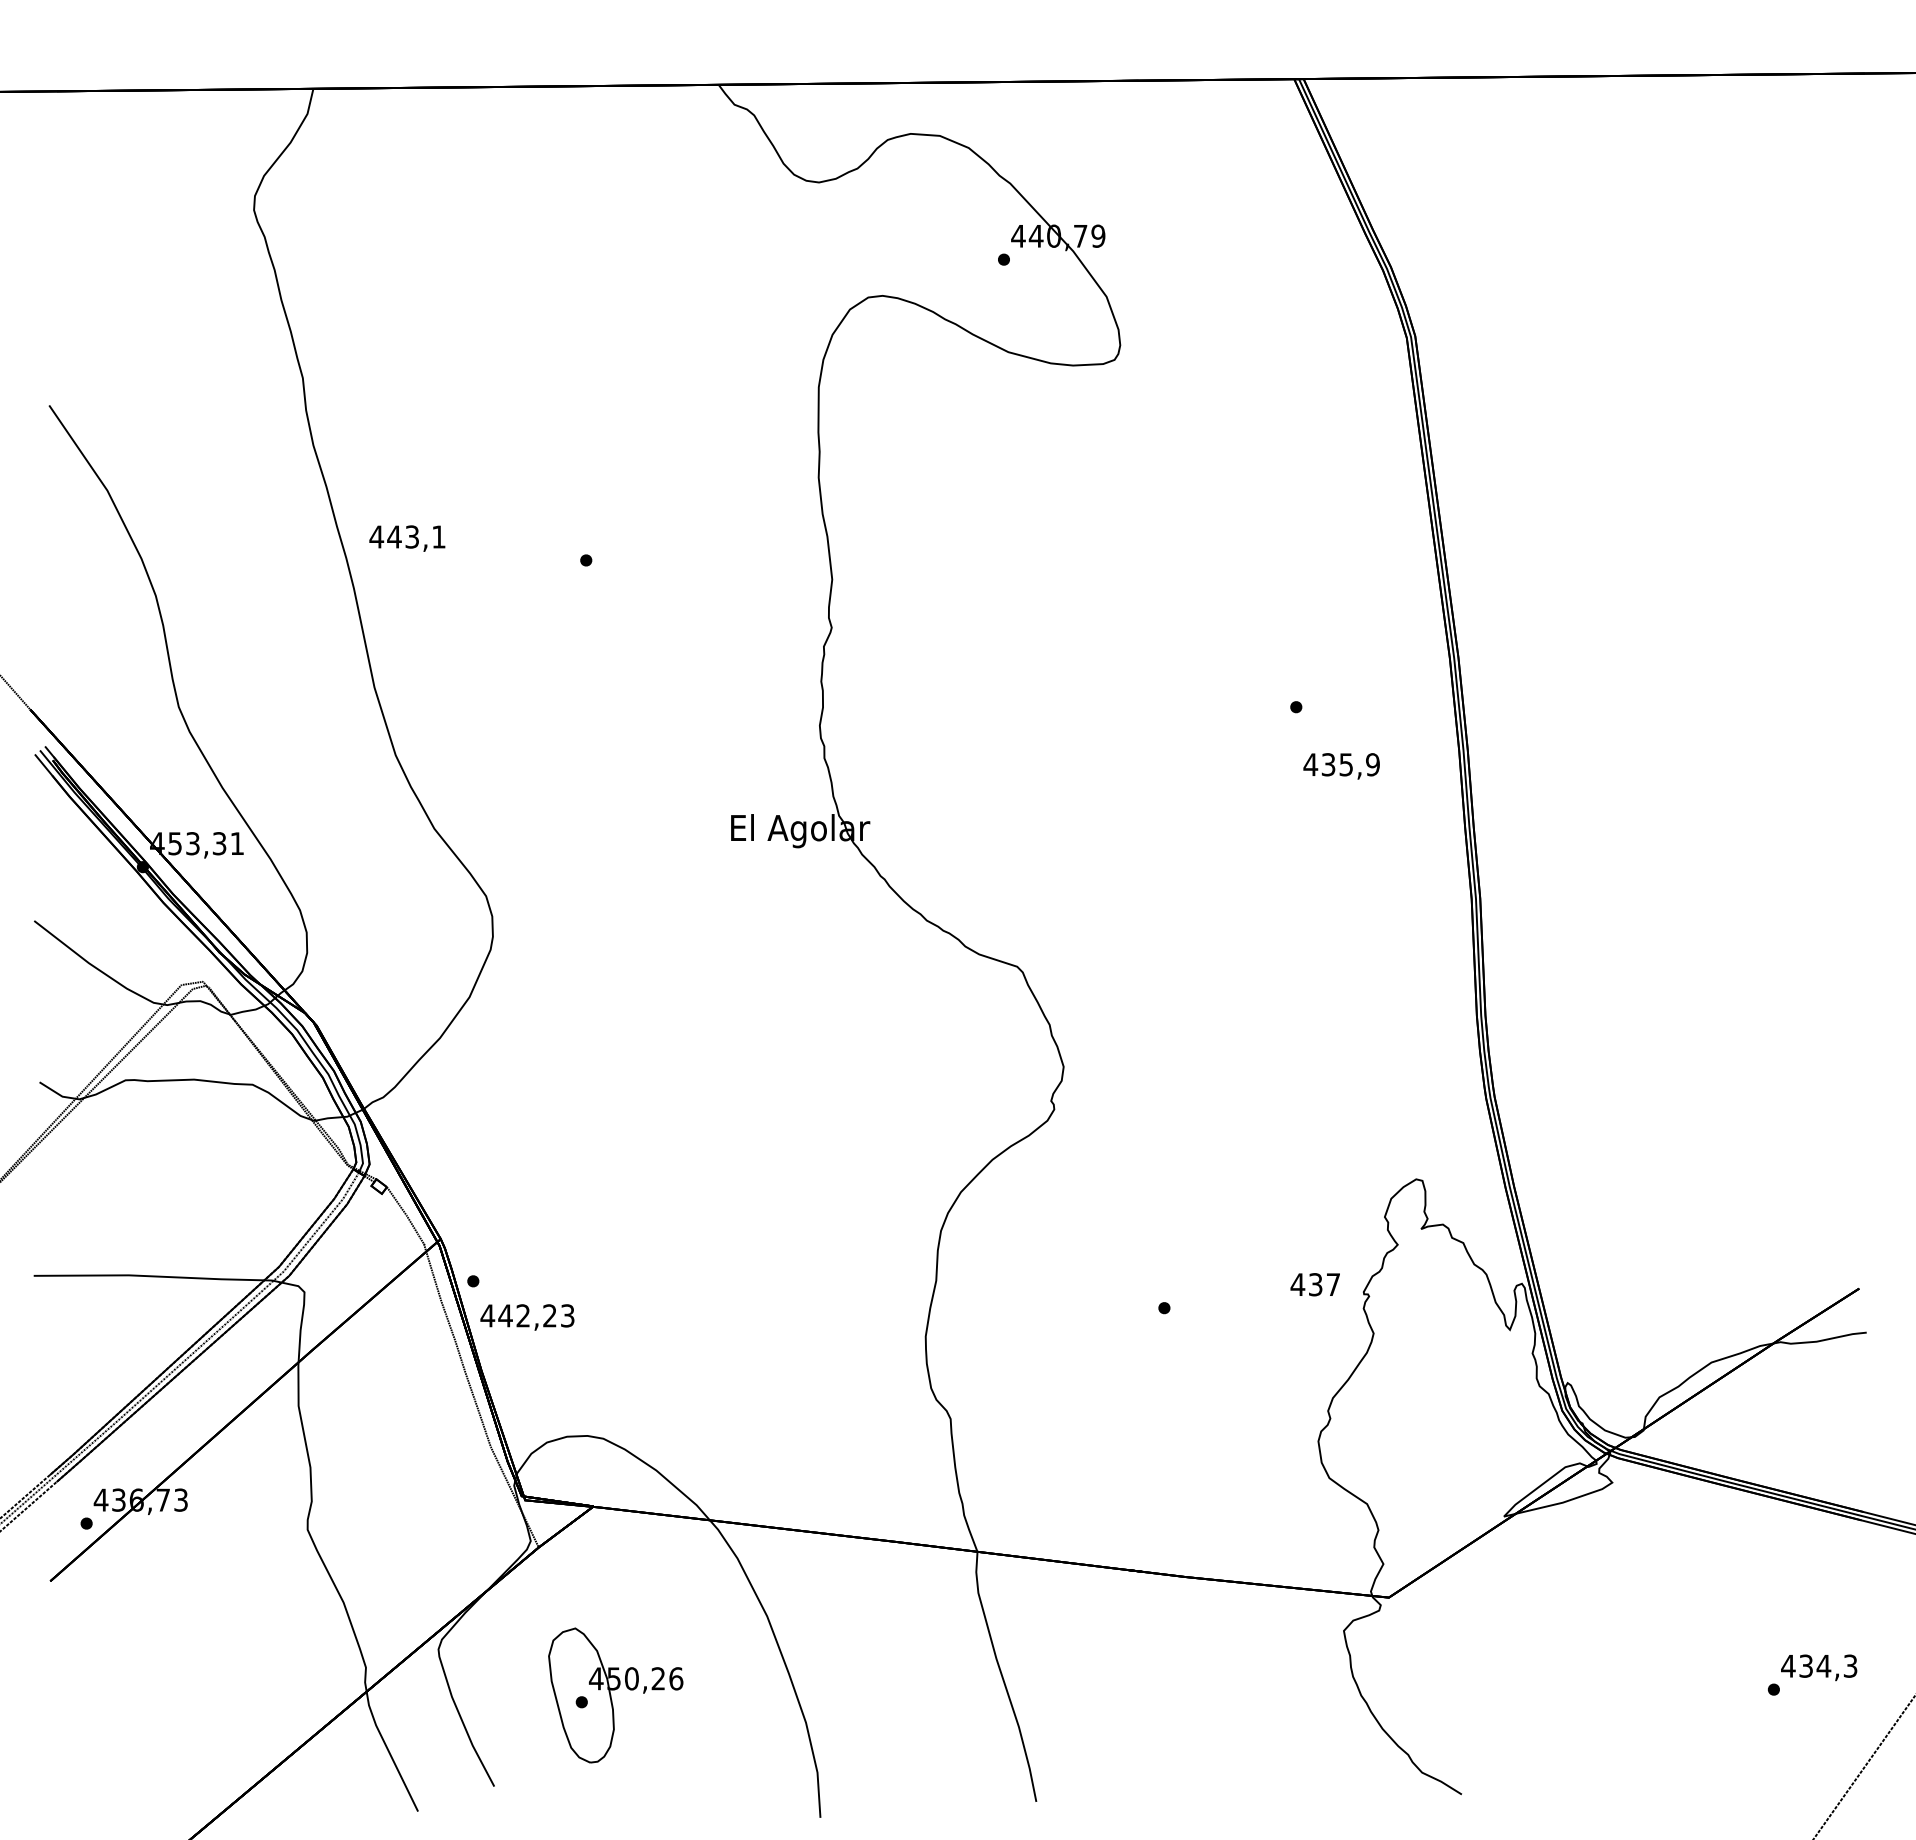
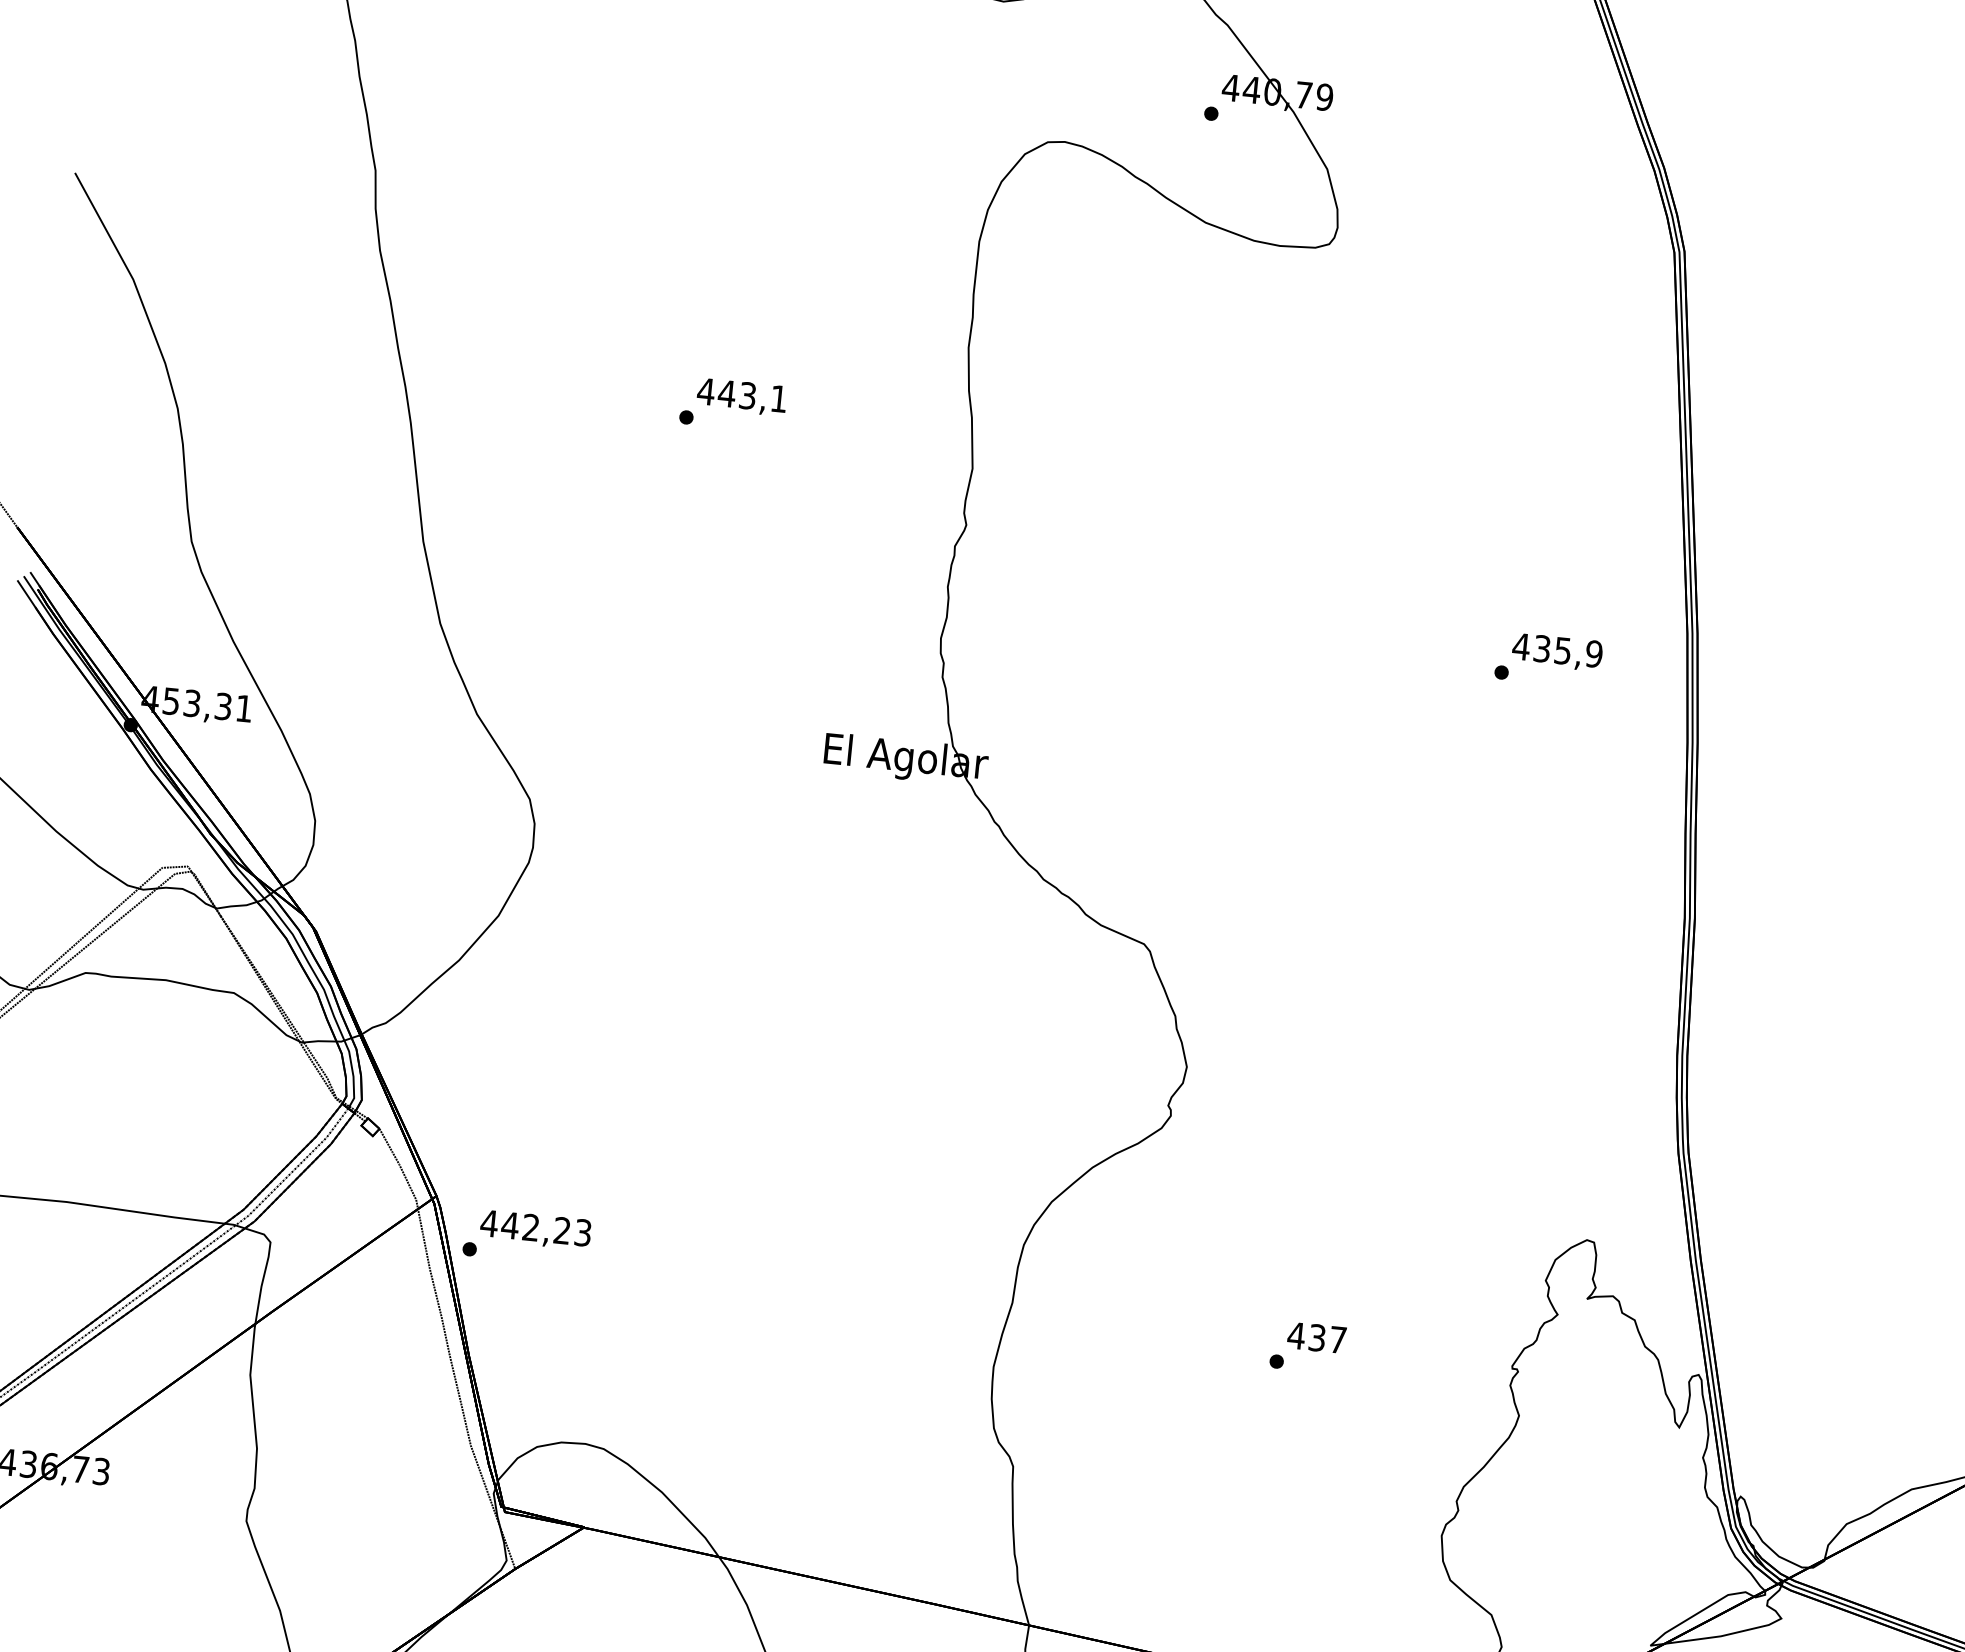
text: (407, 538) -> (742, 397), moved
text: (1341, 766) -> (1557, 652), moved
text: (1314, 1284) -> (1315, 1337), moved
text: (527, 1317) -> (535, 1230), moved

